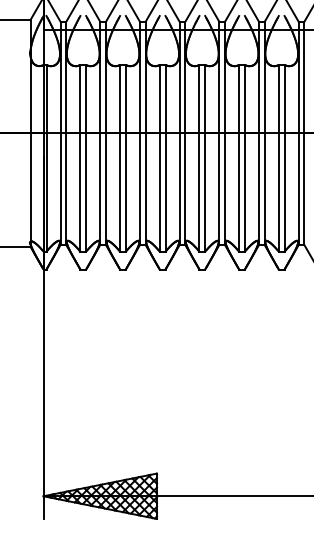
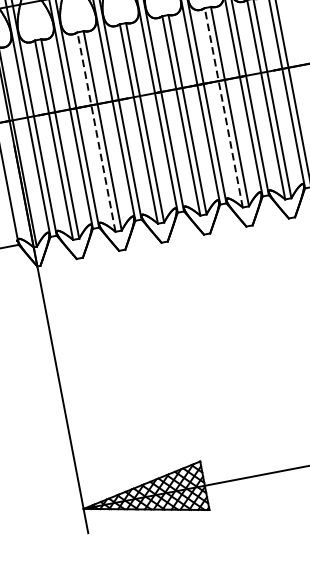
line: (120, 157) -> (96, 131), solid -> dashed
line: (239, 157) -> (223, 106), solid -> dashed

